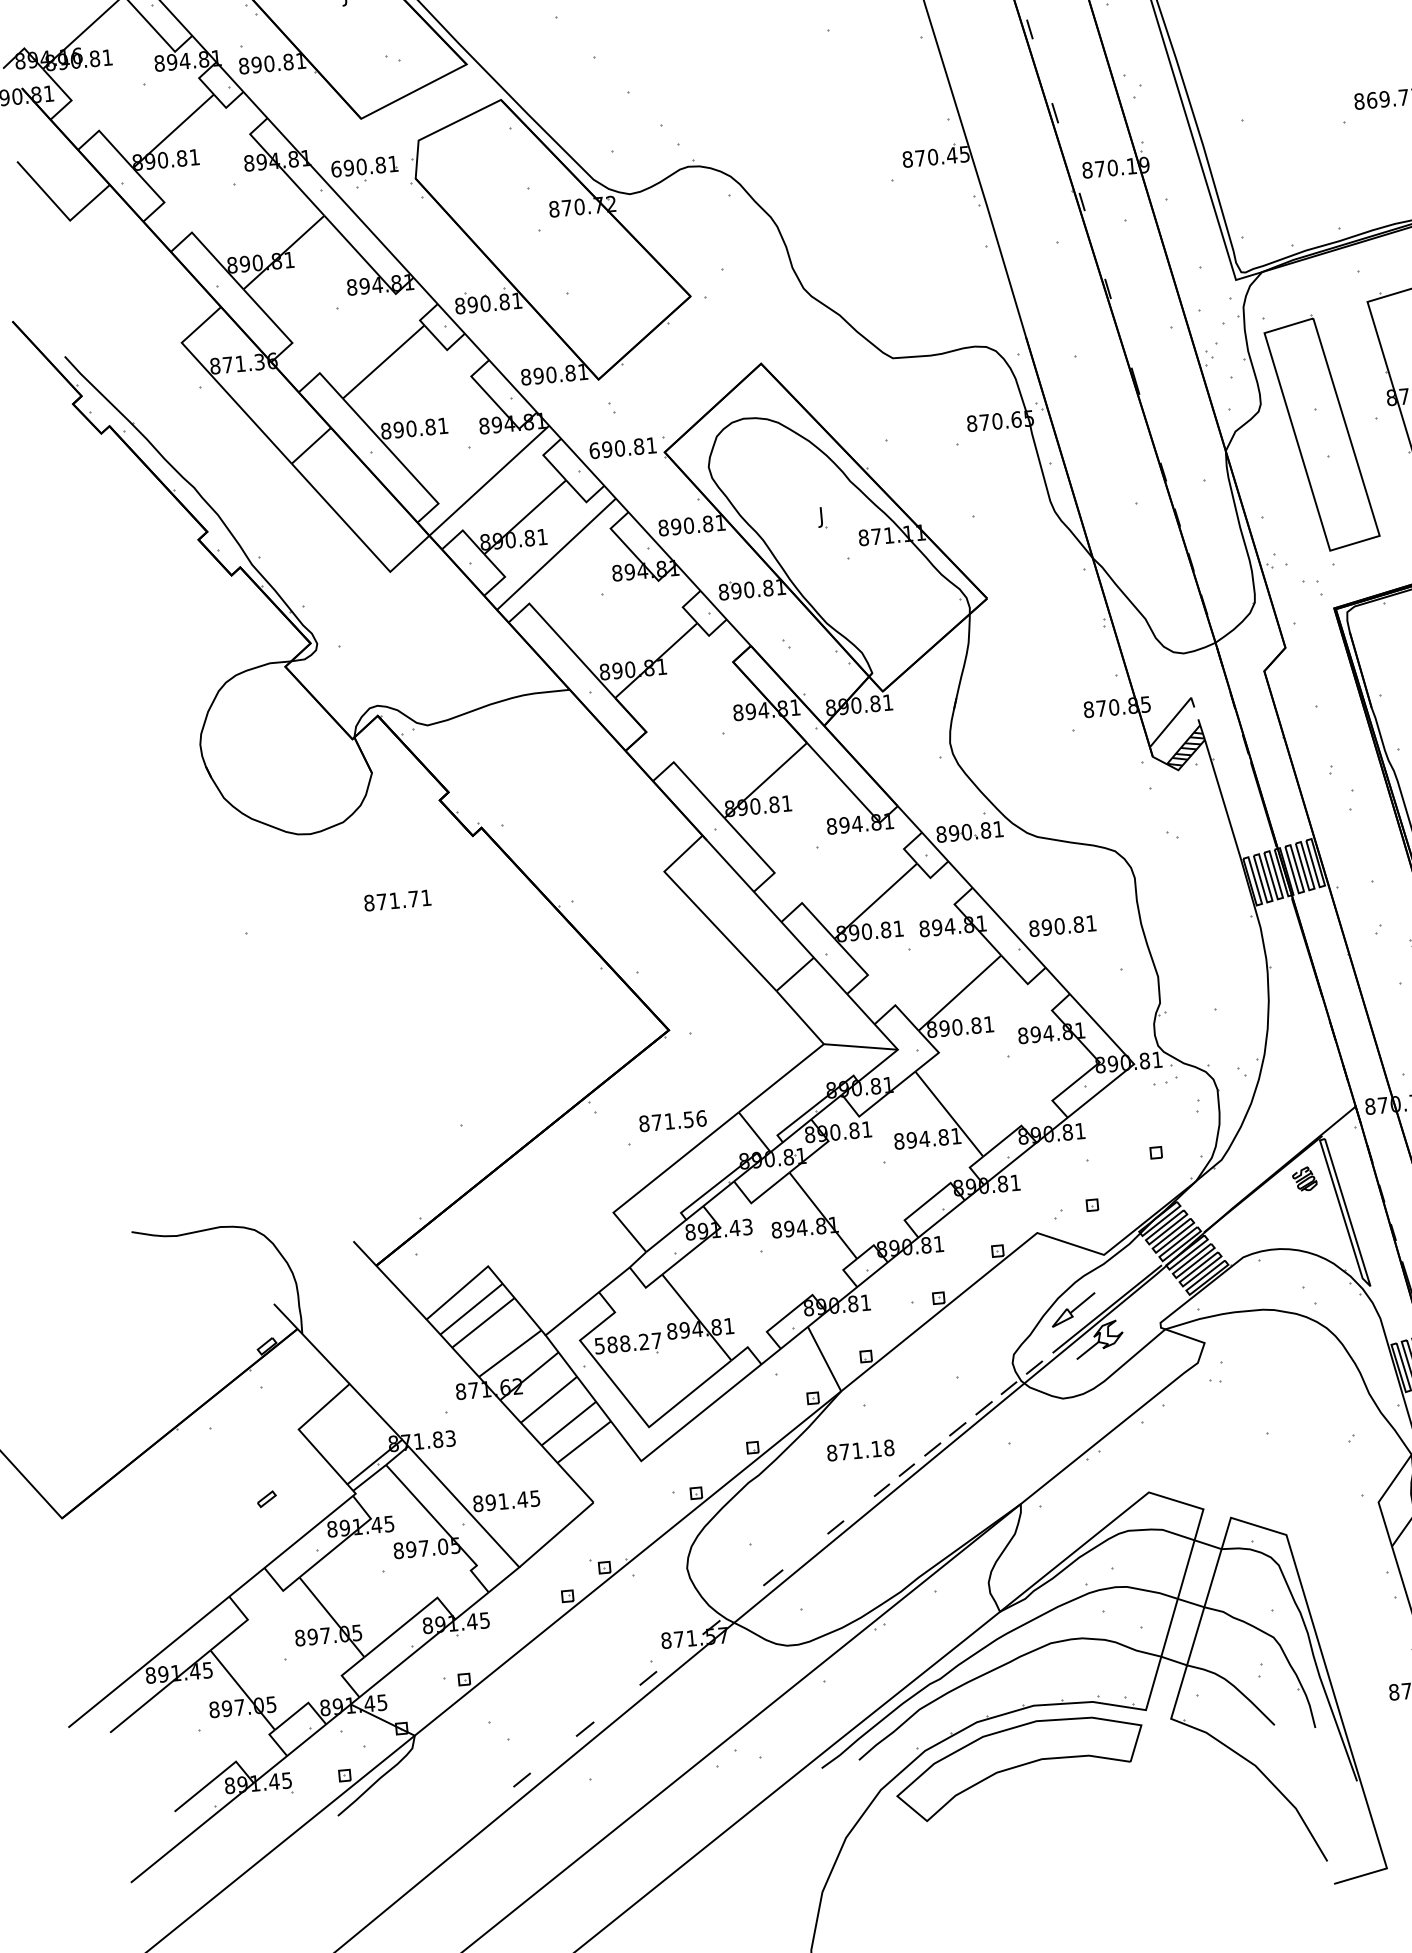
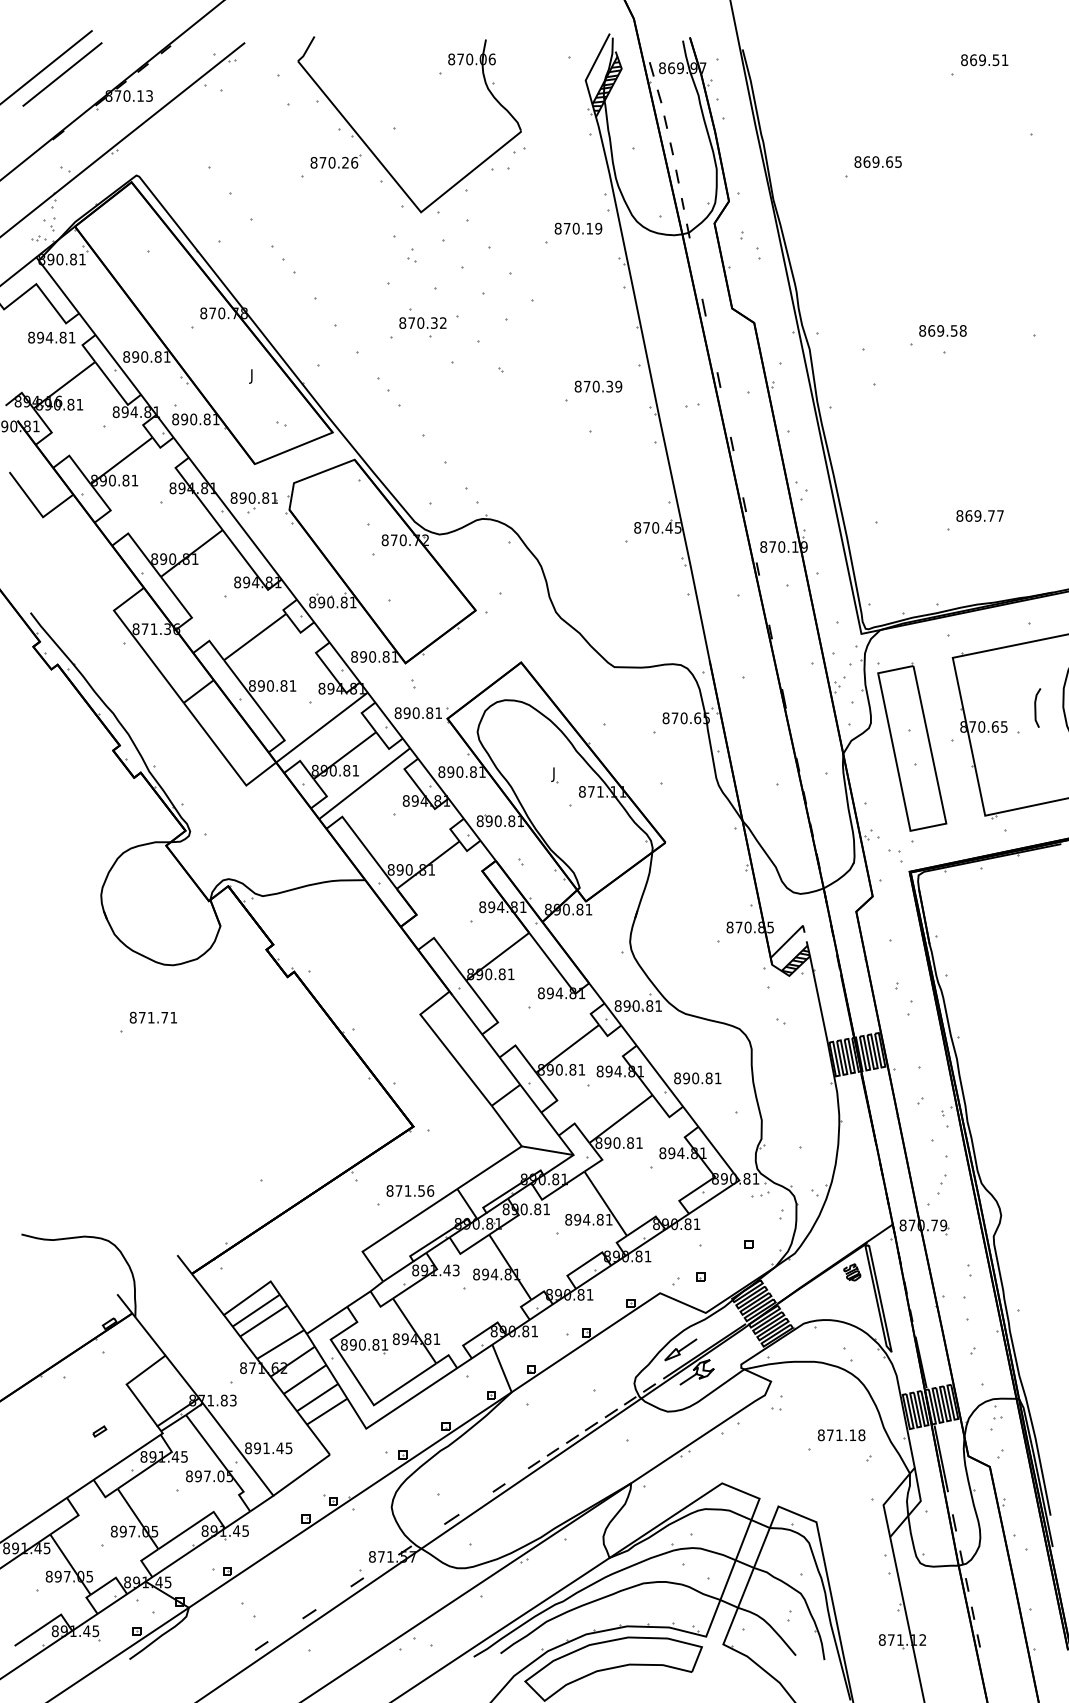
text: (335, 168) -> (233, 497), 690.81 -> 890.81
text: (593, 449) -> (397, 712), 690.81 -> 890.81
text: (396, 900) -> (152, 1017), moved
text: (628, 1342) -> (364, 1344), 588.27 -> 890.81
text: (860, 1450) -> (841, 1435), moved

